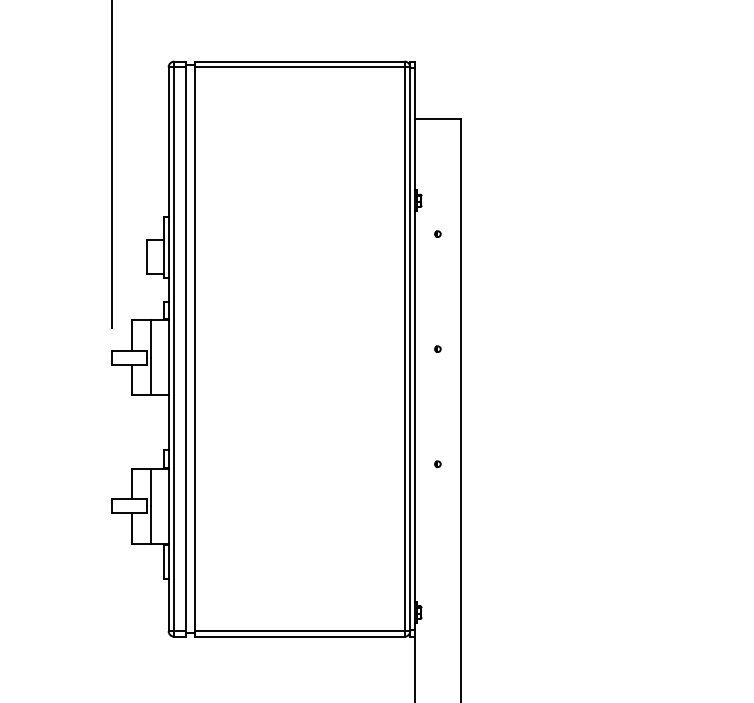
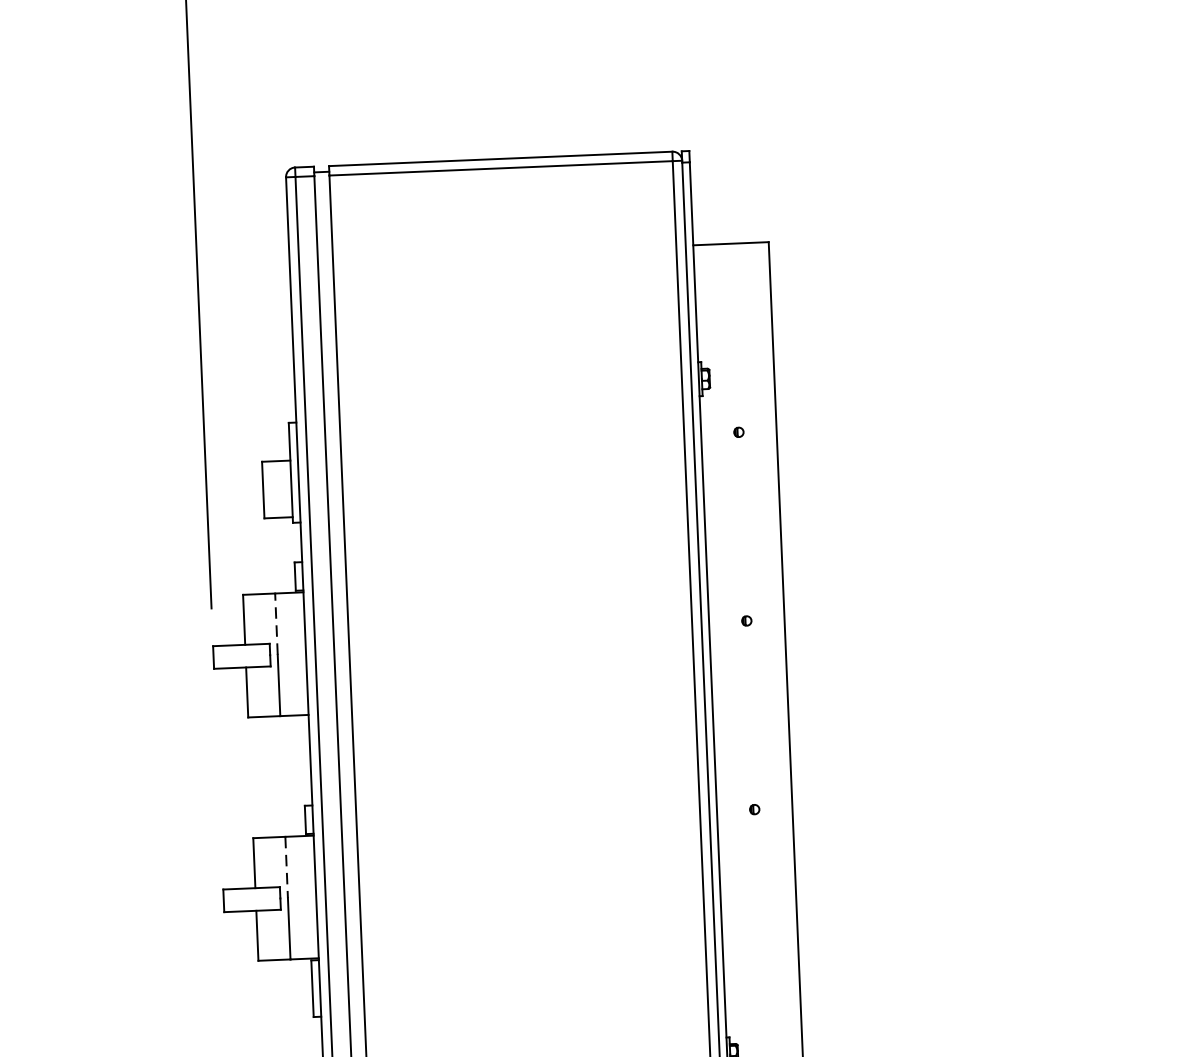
line: (151, 339) -> (276, 624), solid -> dashed
line: (151, 487) -> (286, 867), solid -> dashed

